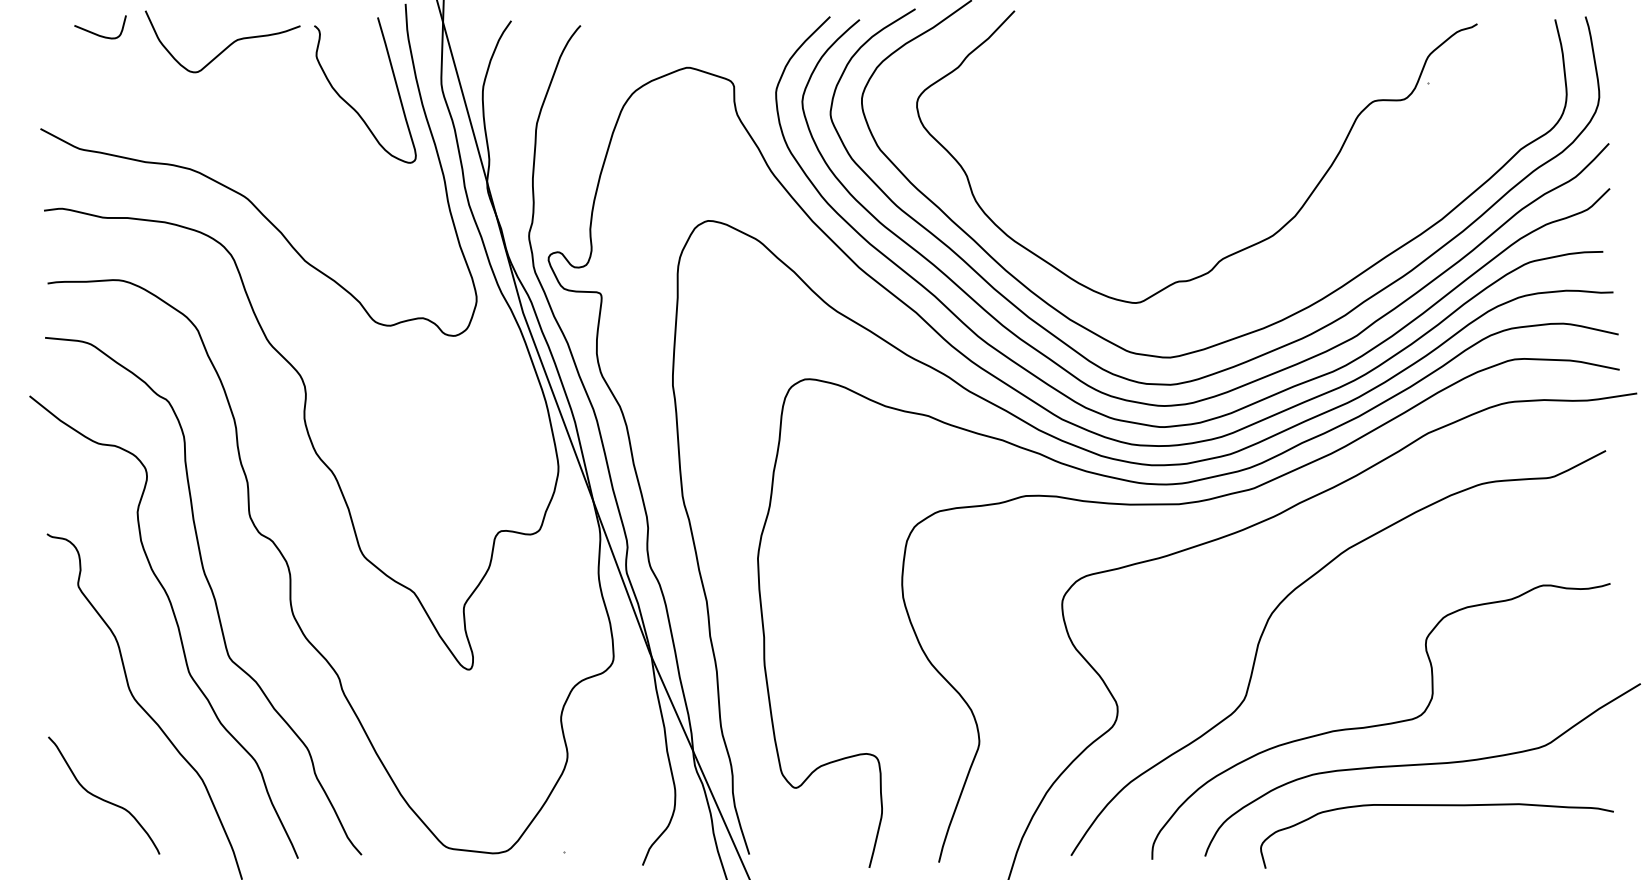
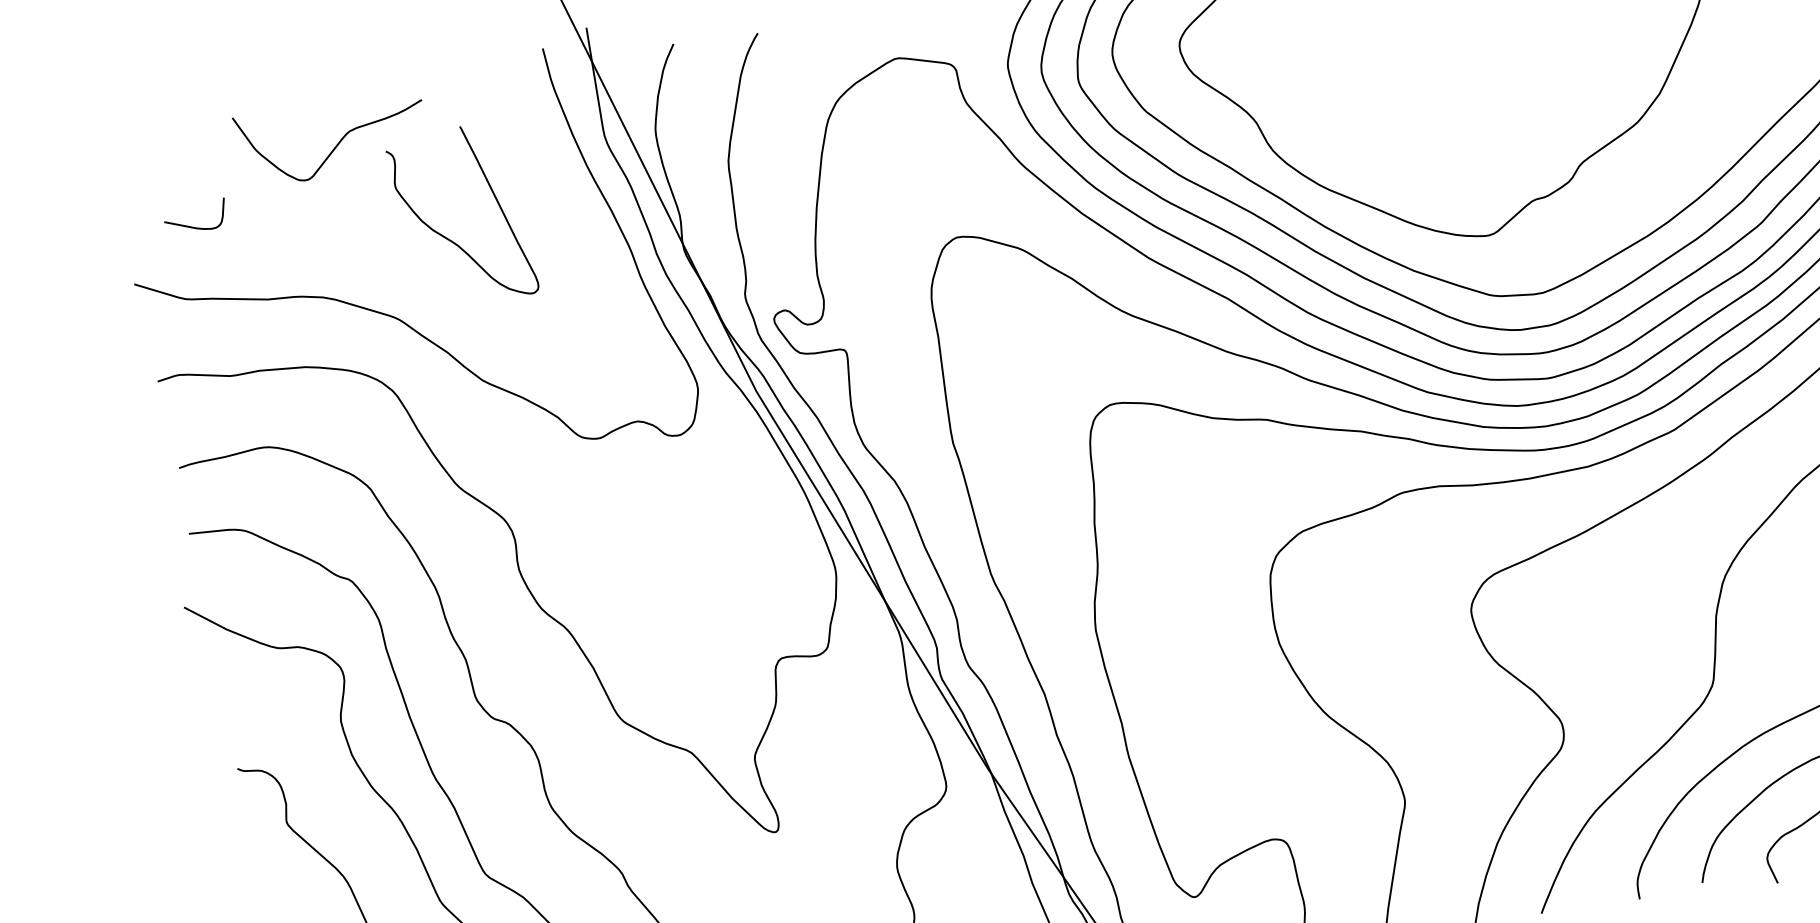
curve: (99, 34) -> (196, 226), moved
curve: (350, 104) -> (447, 237), moved

